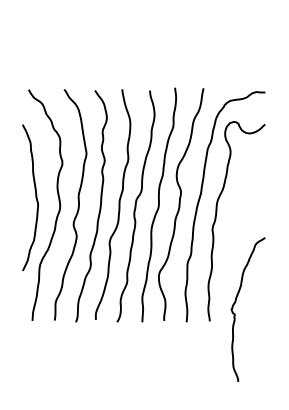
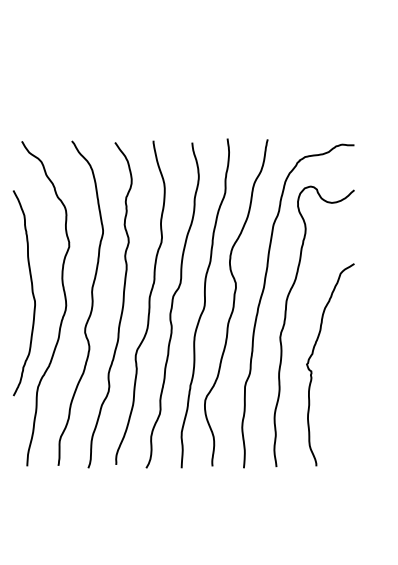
curve: (235, 313) -> (312, 370), moved

